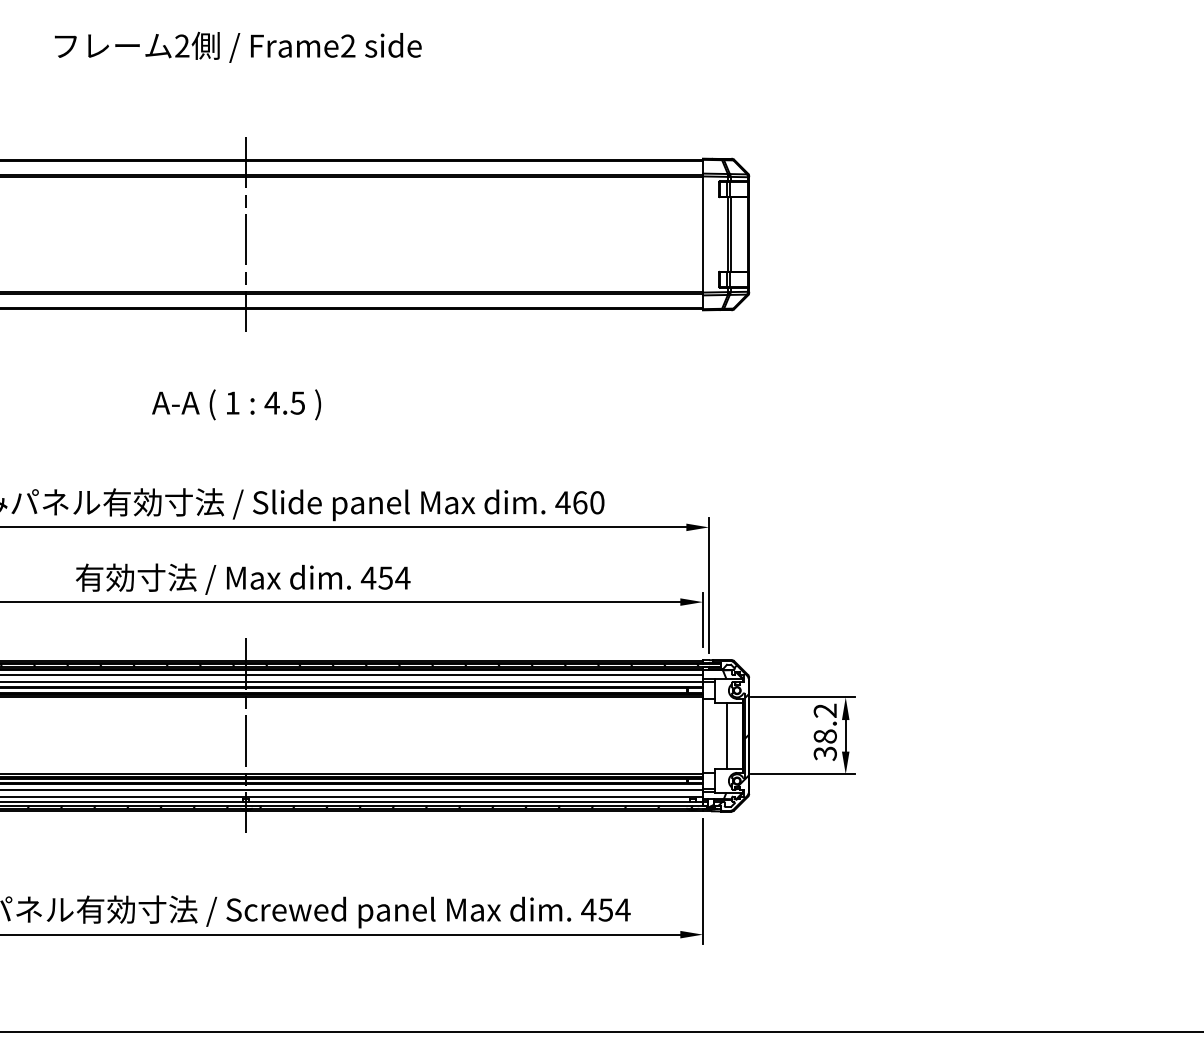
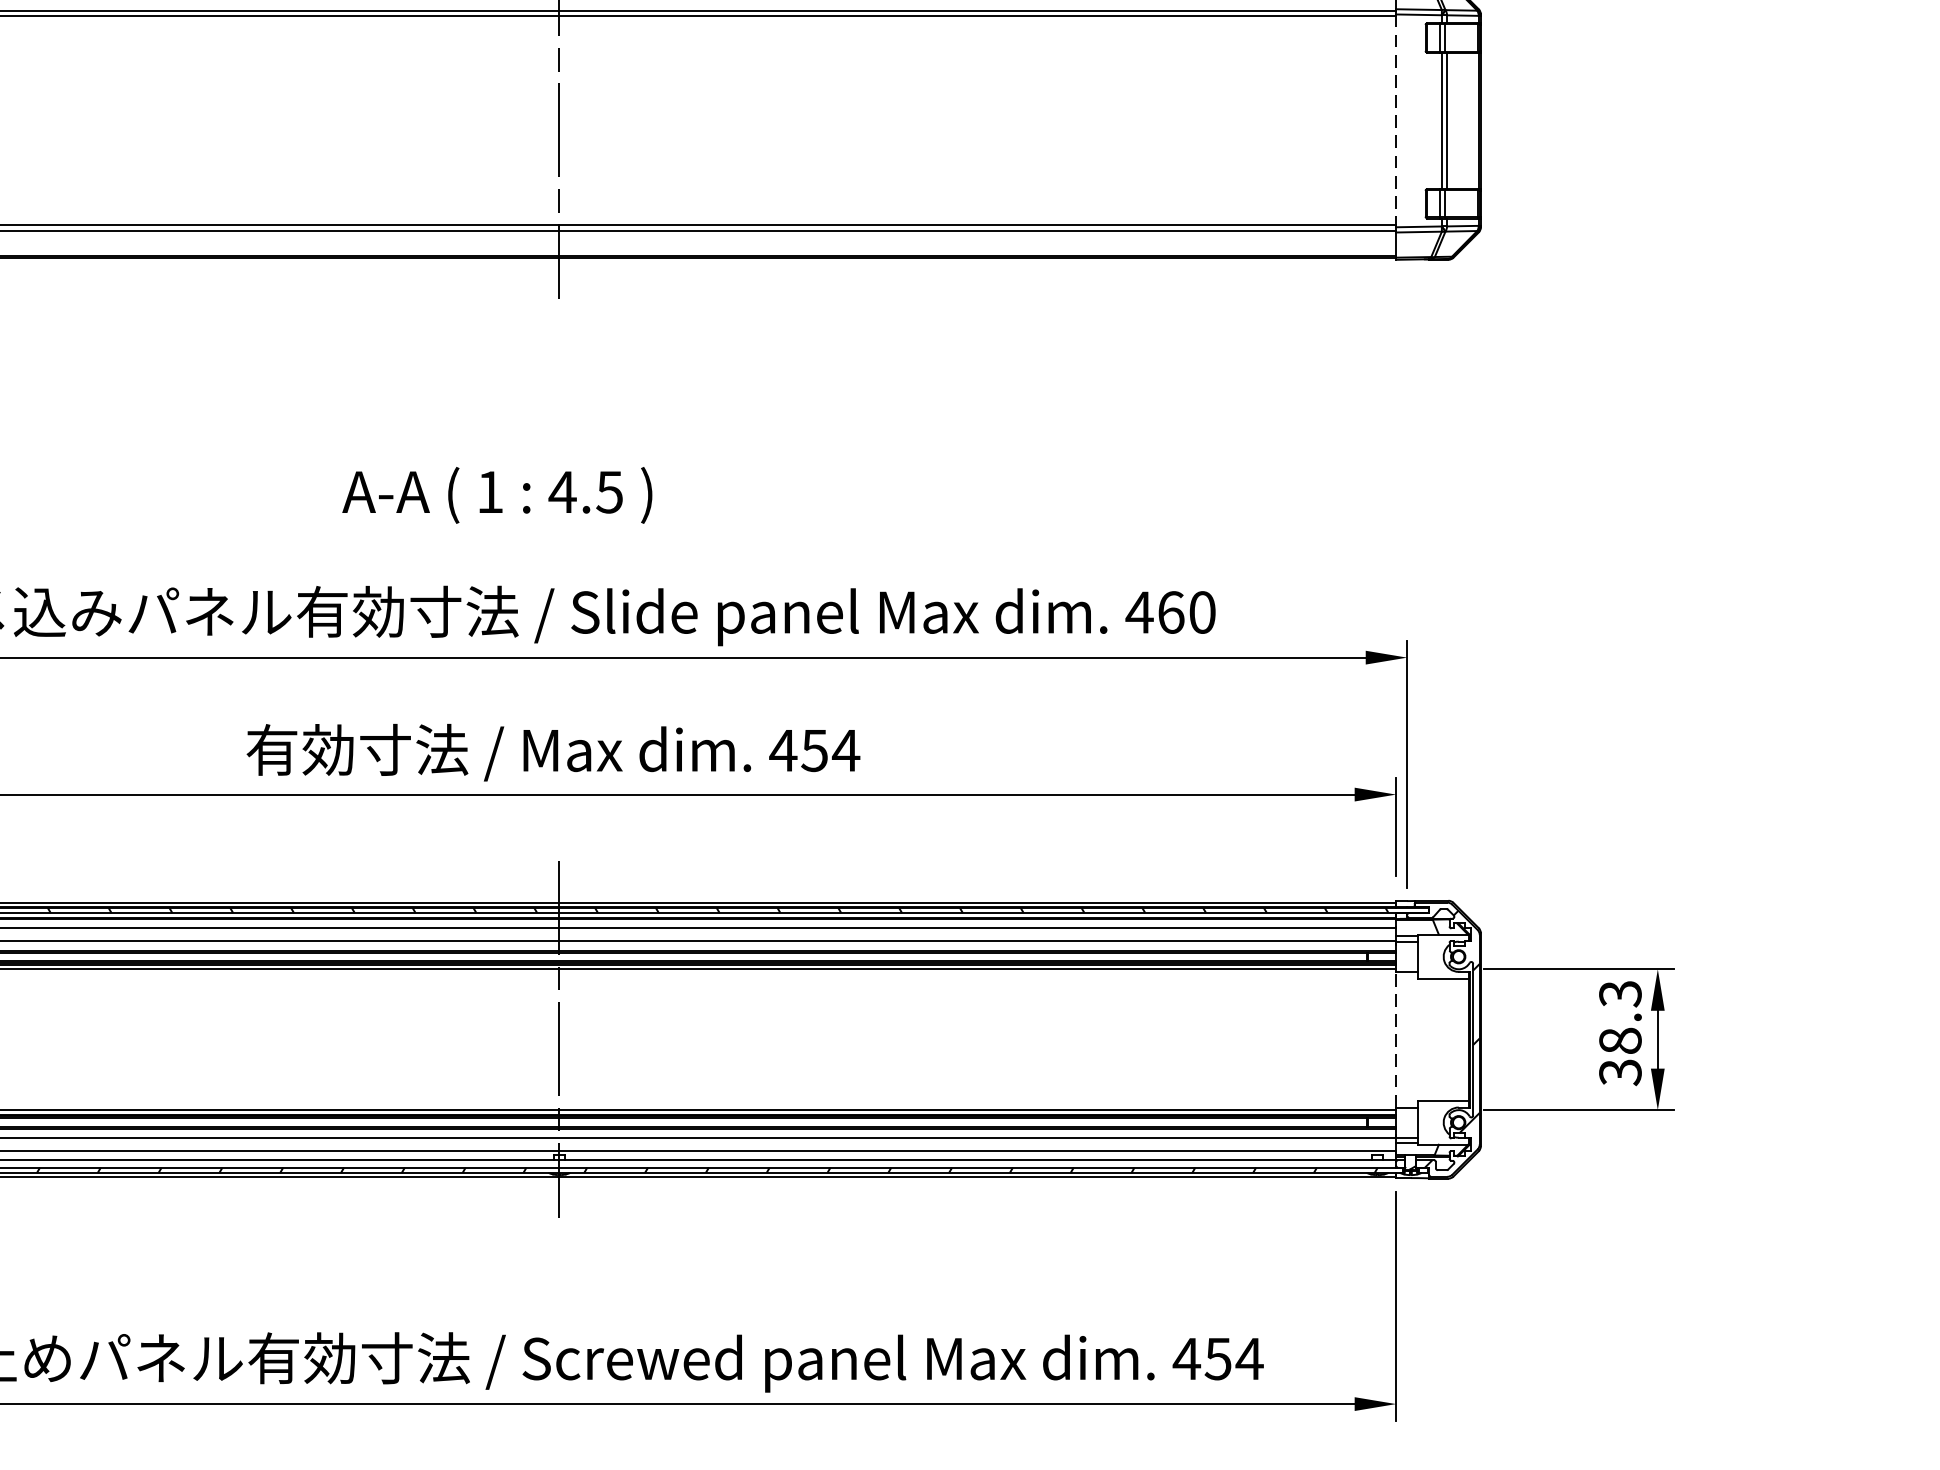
line: (702, 235) -> (1395, 122), solid -> dashed
text: (236, 404) -> (497, 494), moved
text: (825, 710) -> (1620, 993), 38.2 -> 38.3
line: (702, 735) -> (1395, 1039), solid -> dashed
line: (726, 735) -> (1439, 1039), removed

